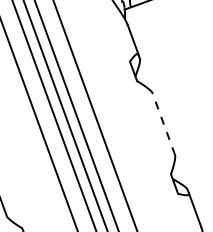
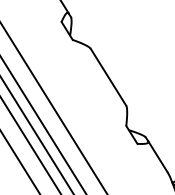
line: (163, 124) -> (108, 77), dashed -> solid

